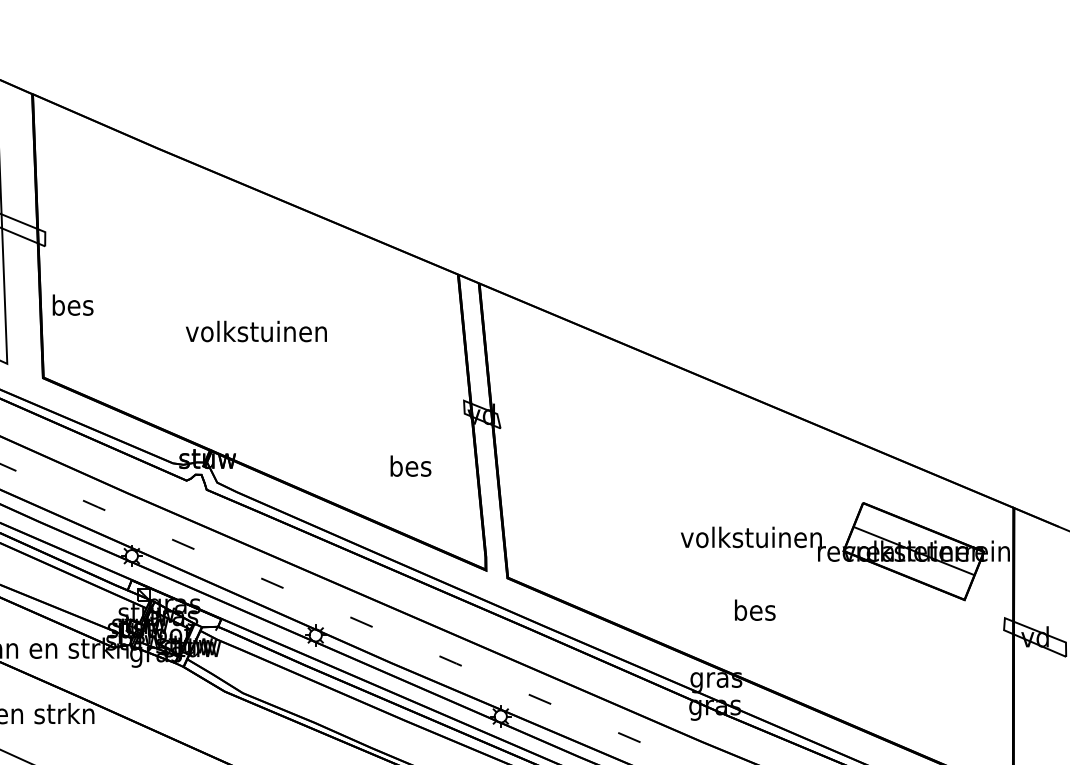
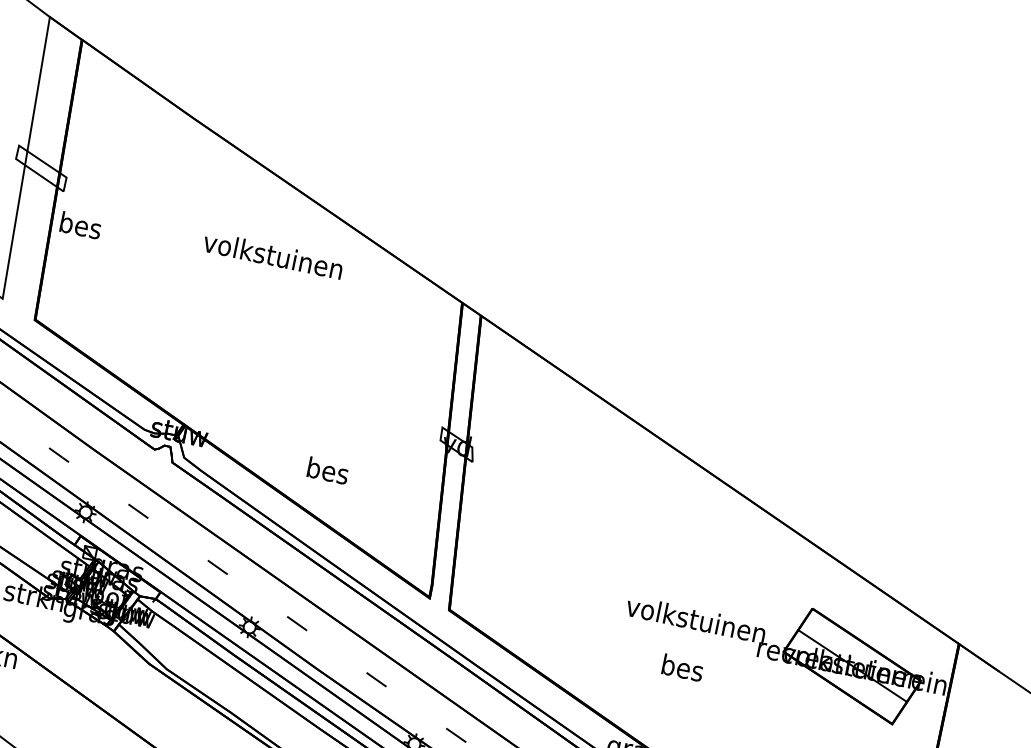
text: (72, 304) -> (80, 224), moved
text: (256, 331) -> (273, 255), moved
text: (410, 465) -> (327, 470), moved
text: (755, 609) -> (683, 667), moved

